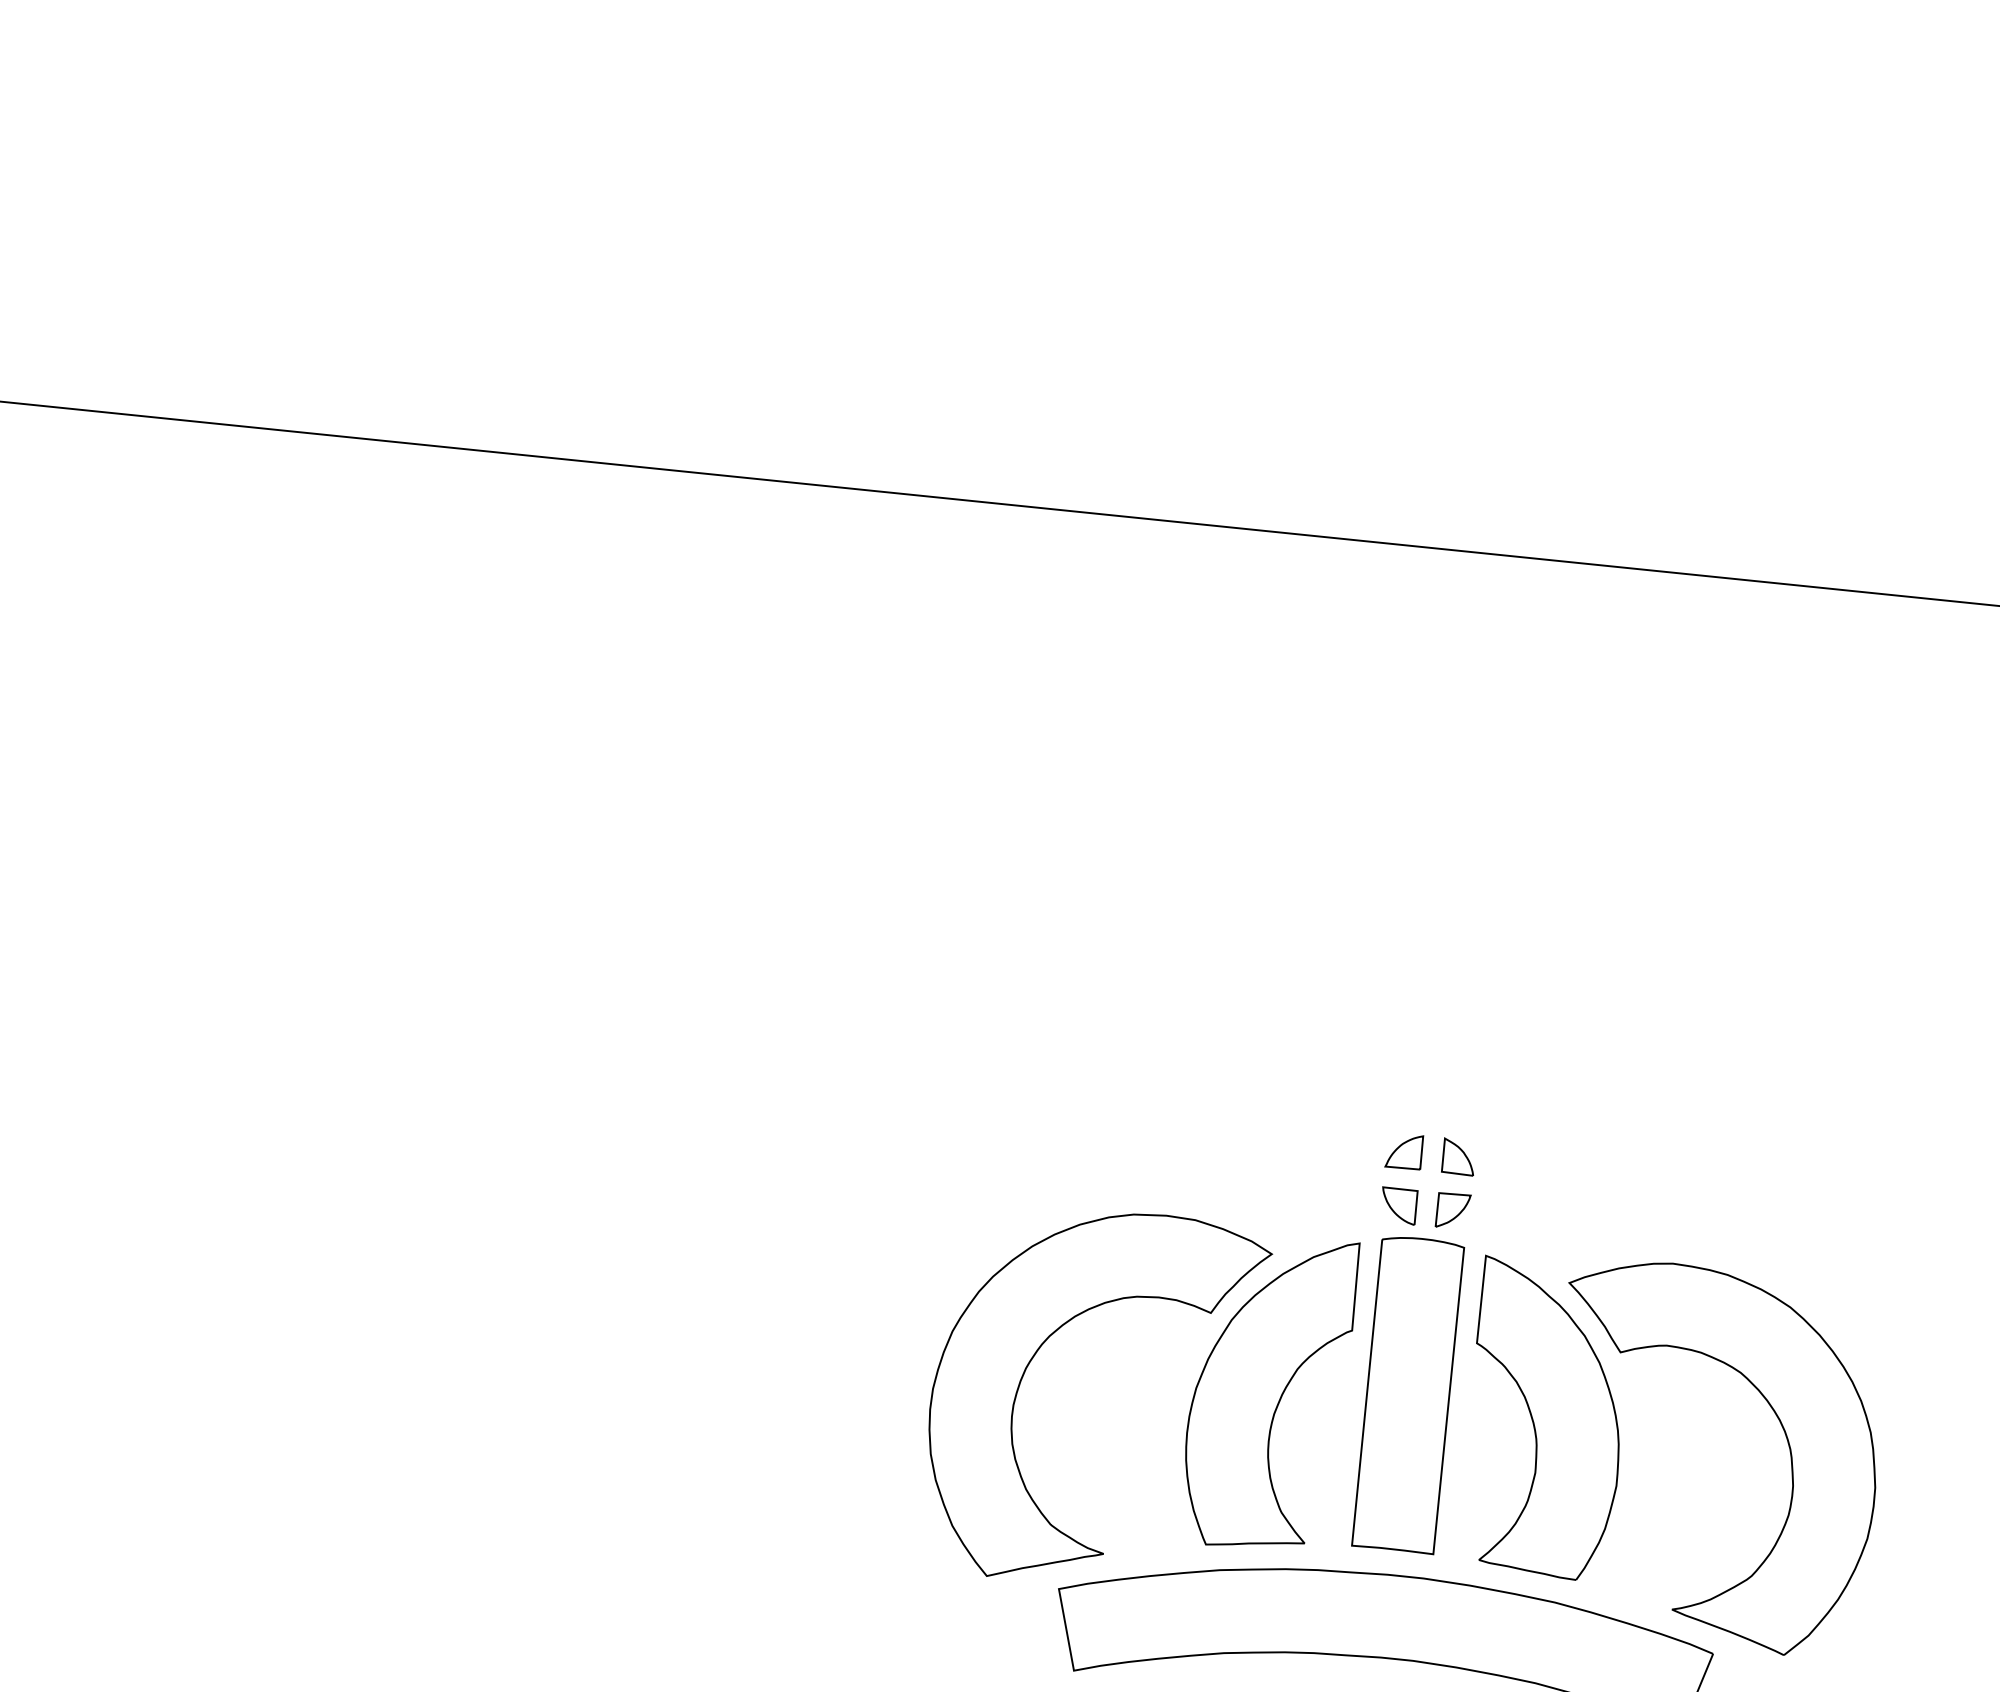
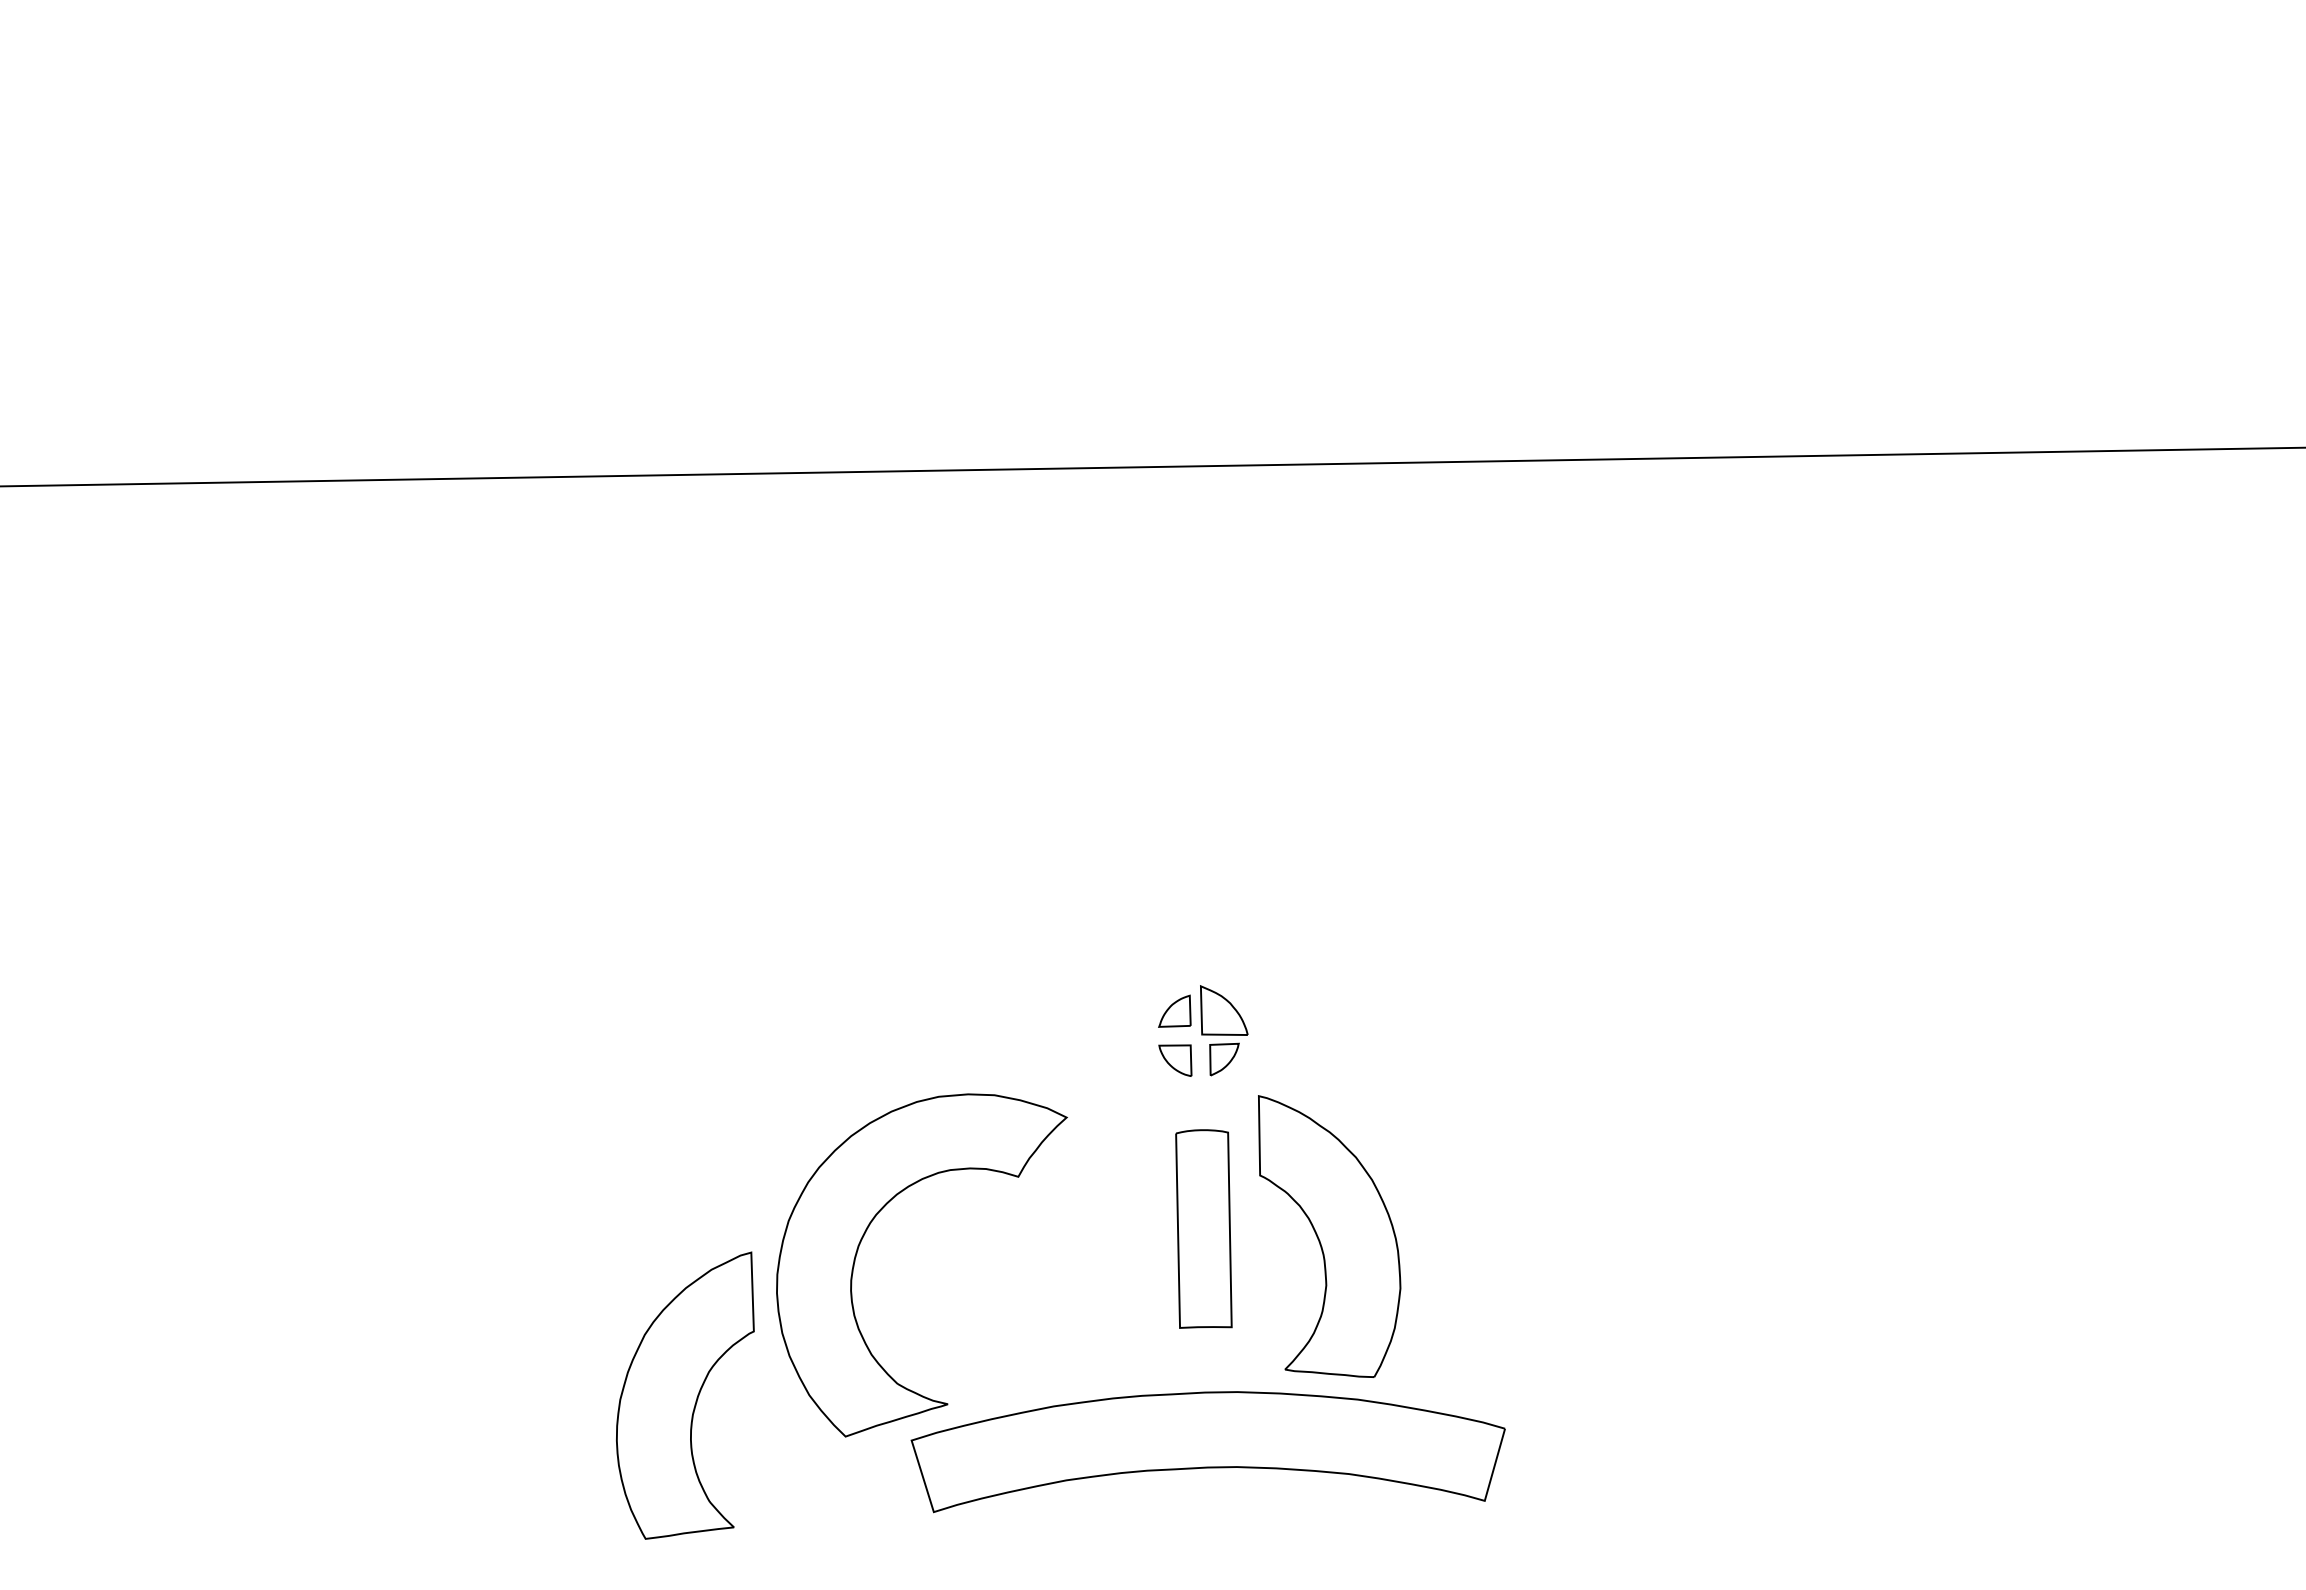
part: (1458, 1156) -> (1223, 1010), size x1.6
part: (1268, 1392) -> (685, 1395), moved
part: (1407, 1394) -> (1203, 1228), size x0.7
part: (1780, 1424) -> (1540, 1215), removed

